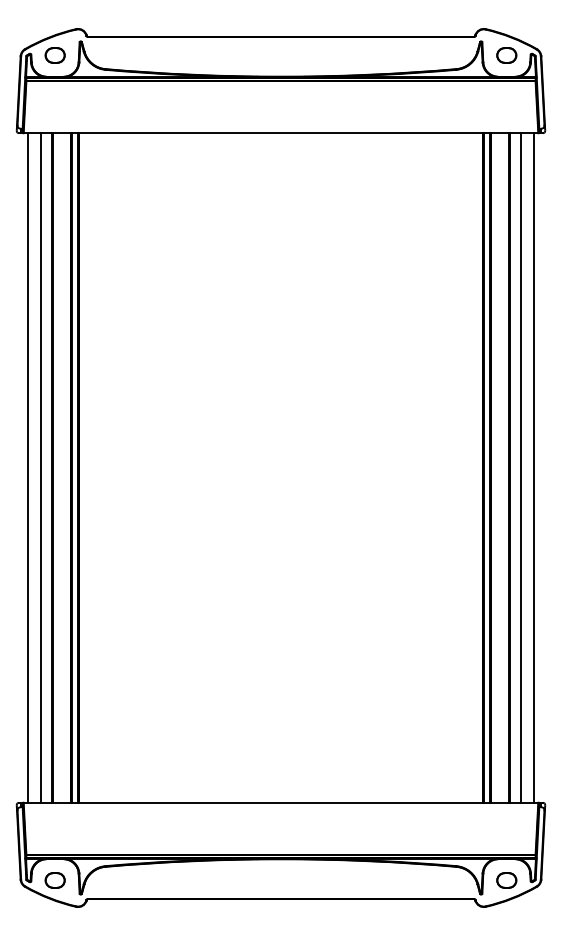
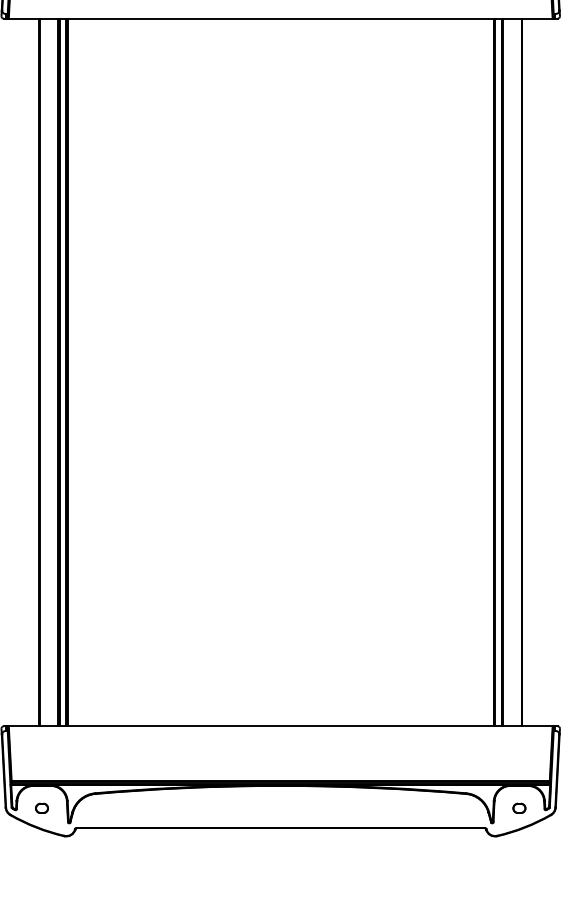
line: (27, 467) -> (12, 371), removed
line: (40, 467) -> (26, 371), removed
line: (521, 467) -> (534, 371), removed
line: (534, 467) -> (548, 371), removed
part: (54, 880) -> (41, 808), size x0.6
part: (506, 880) -> (519, 808), size x0.6

